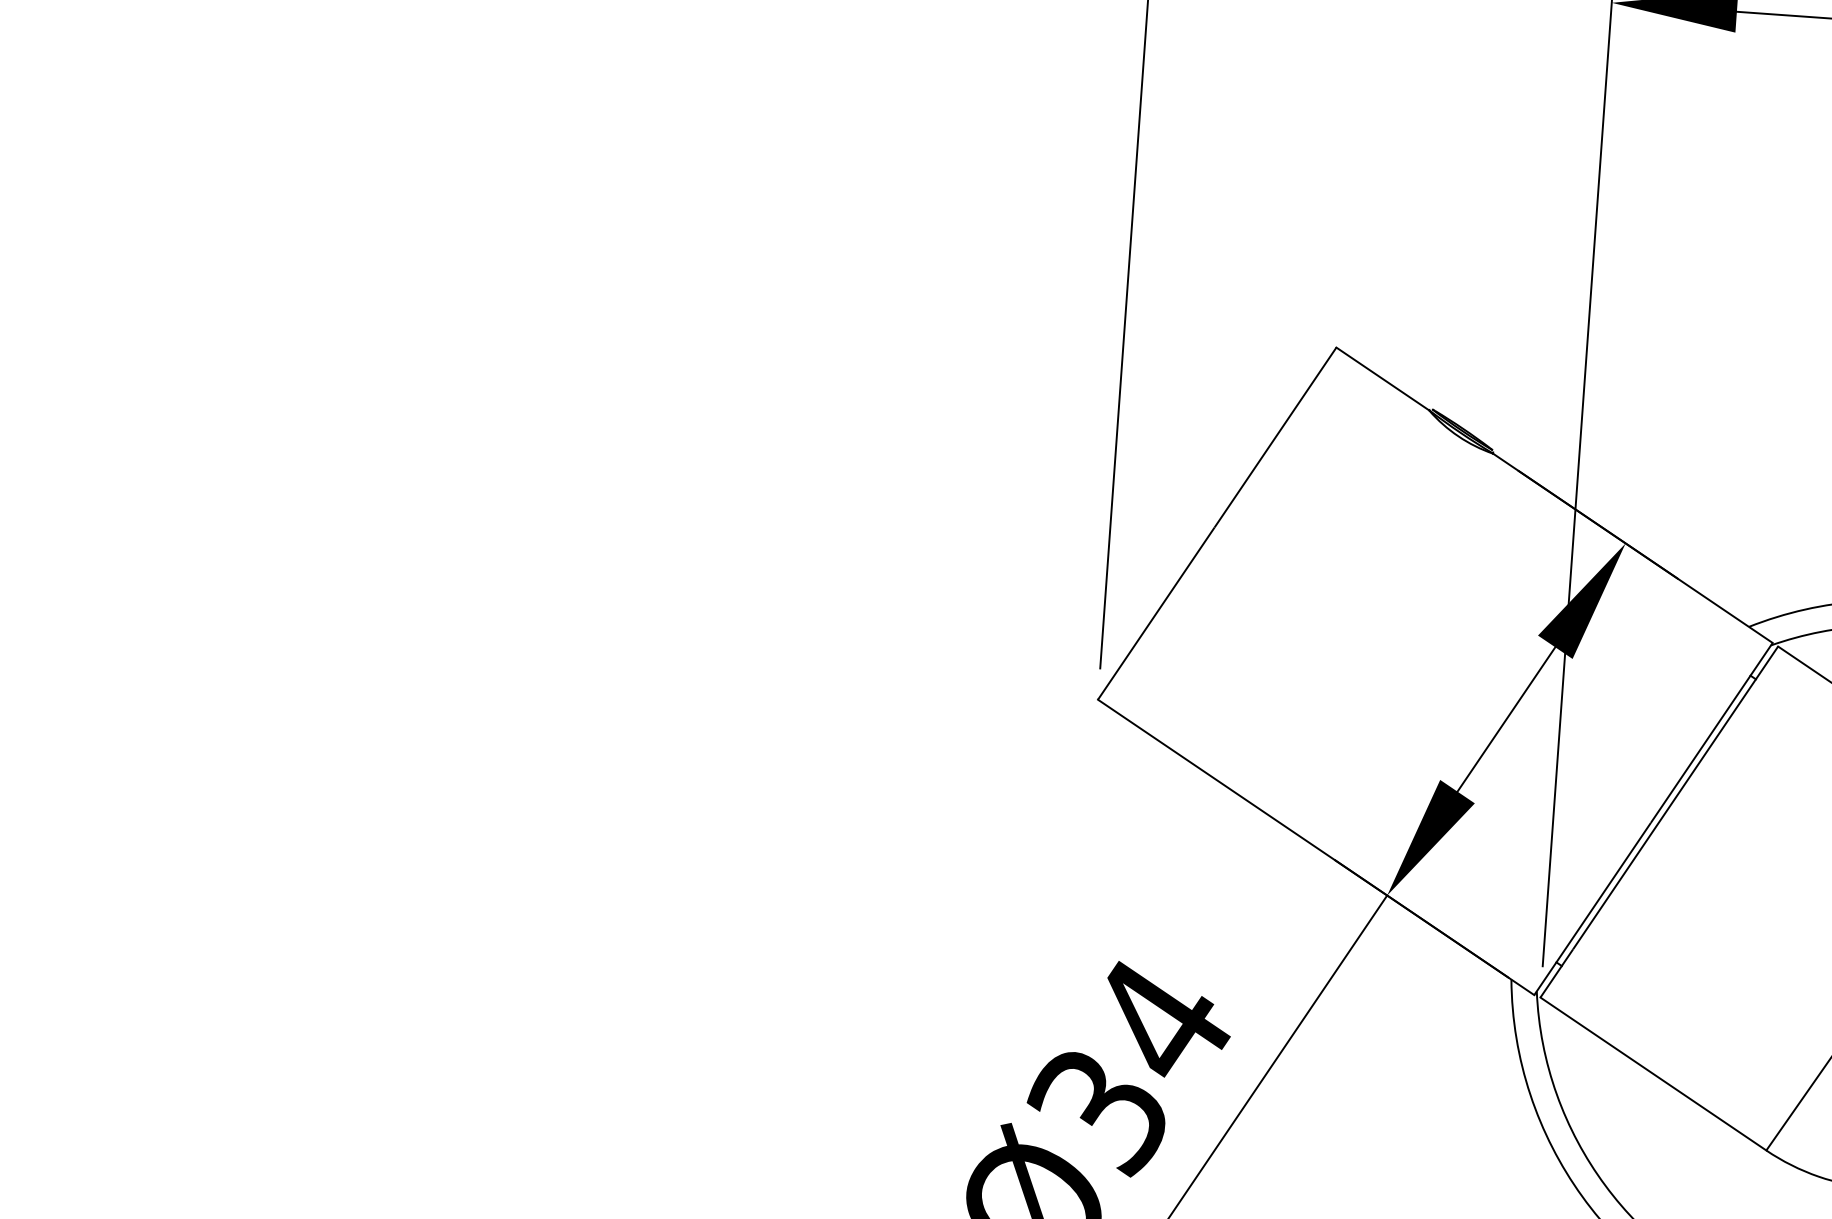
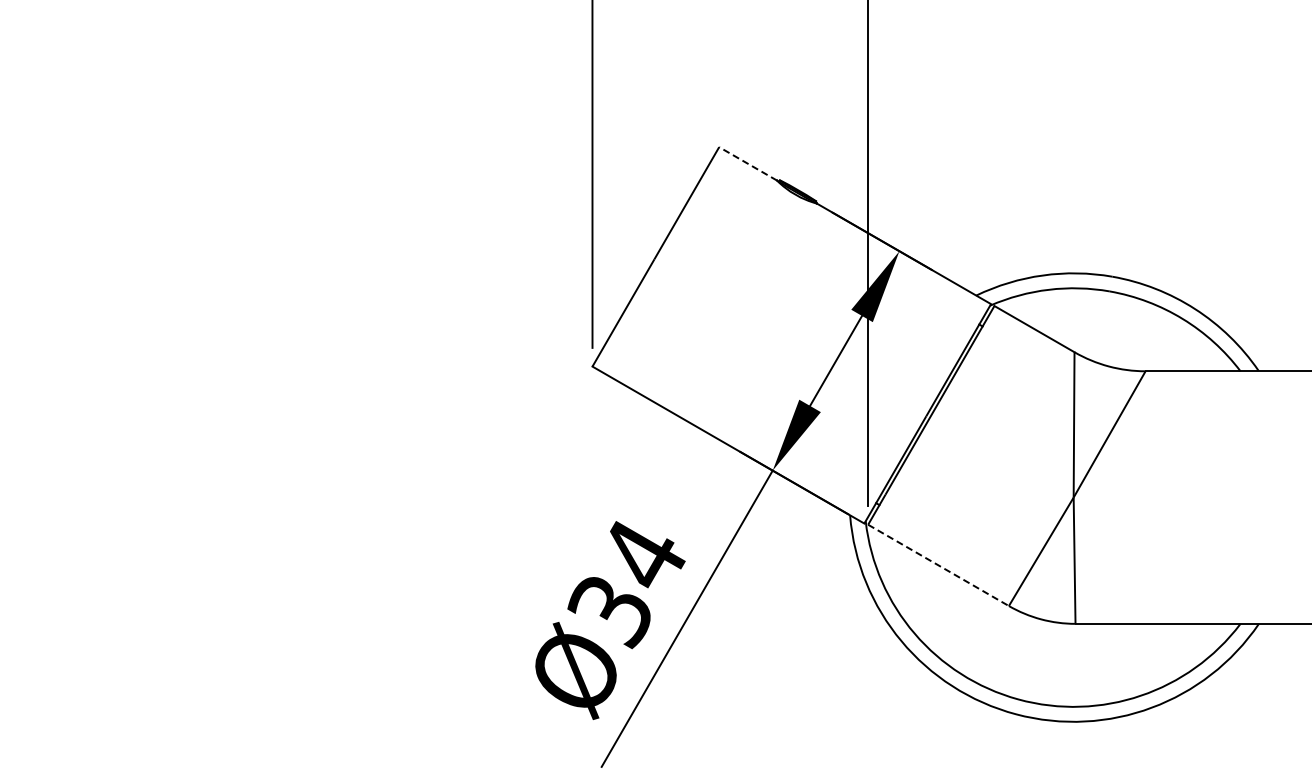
line: (1381, 378) -> (747, 163), solid -> dashed
line: (1653, 1074) -> (938, 565), solid -> dashed

